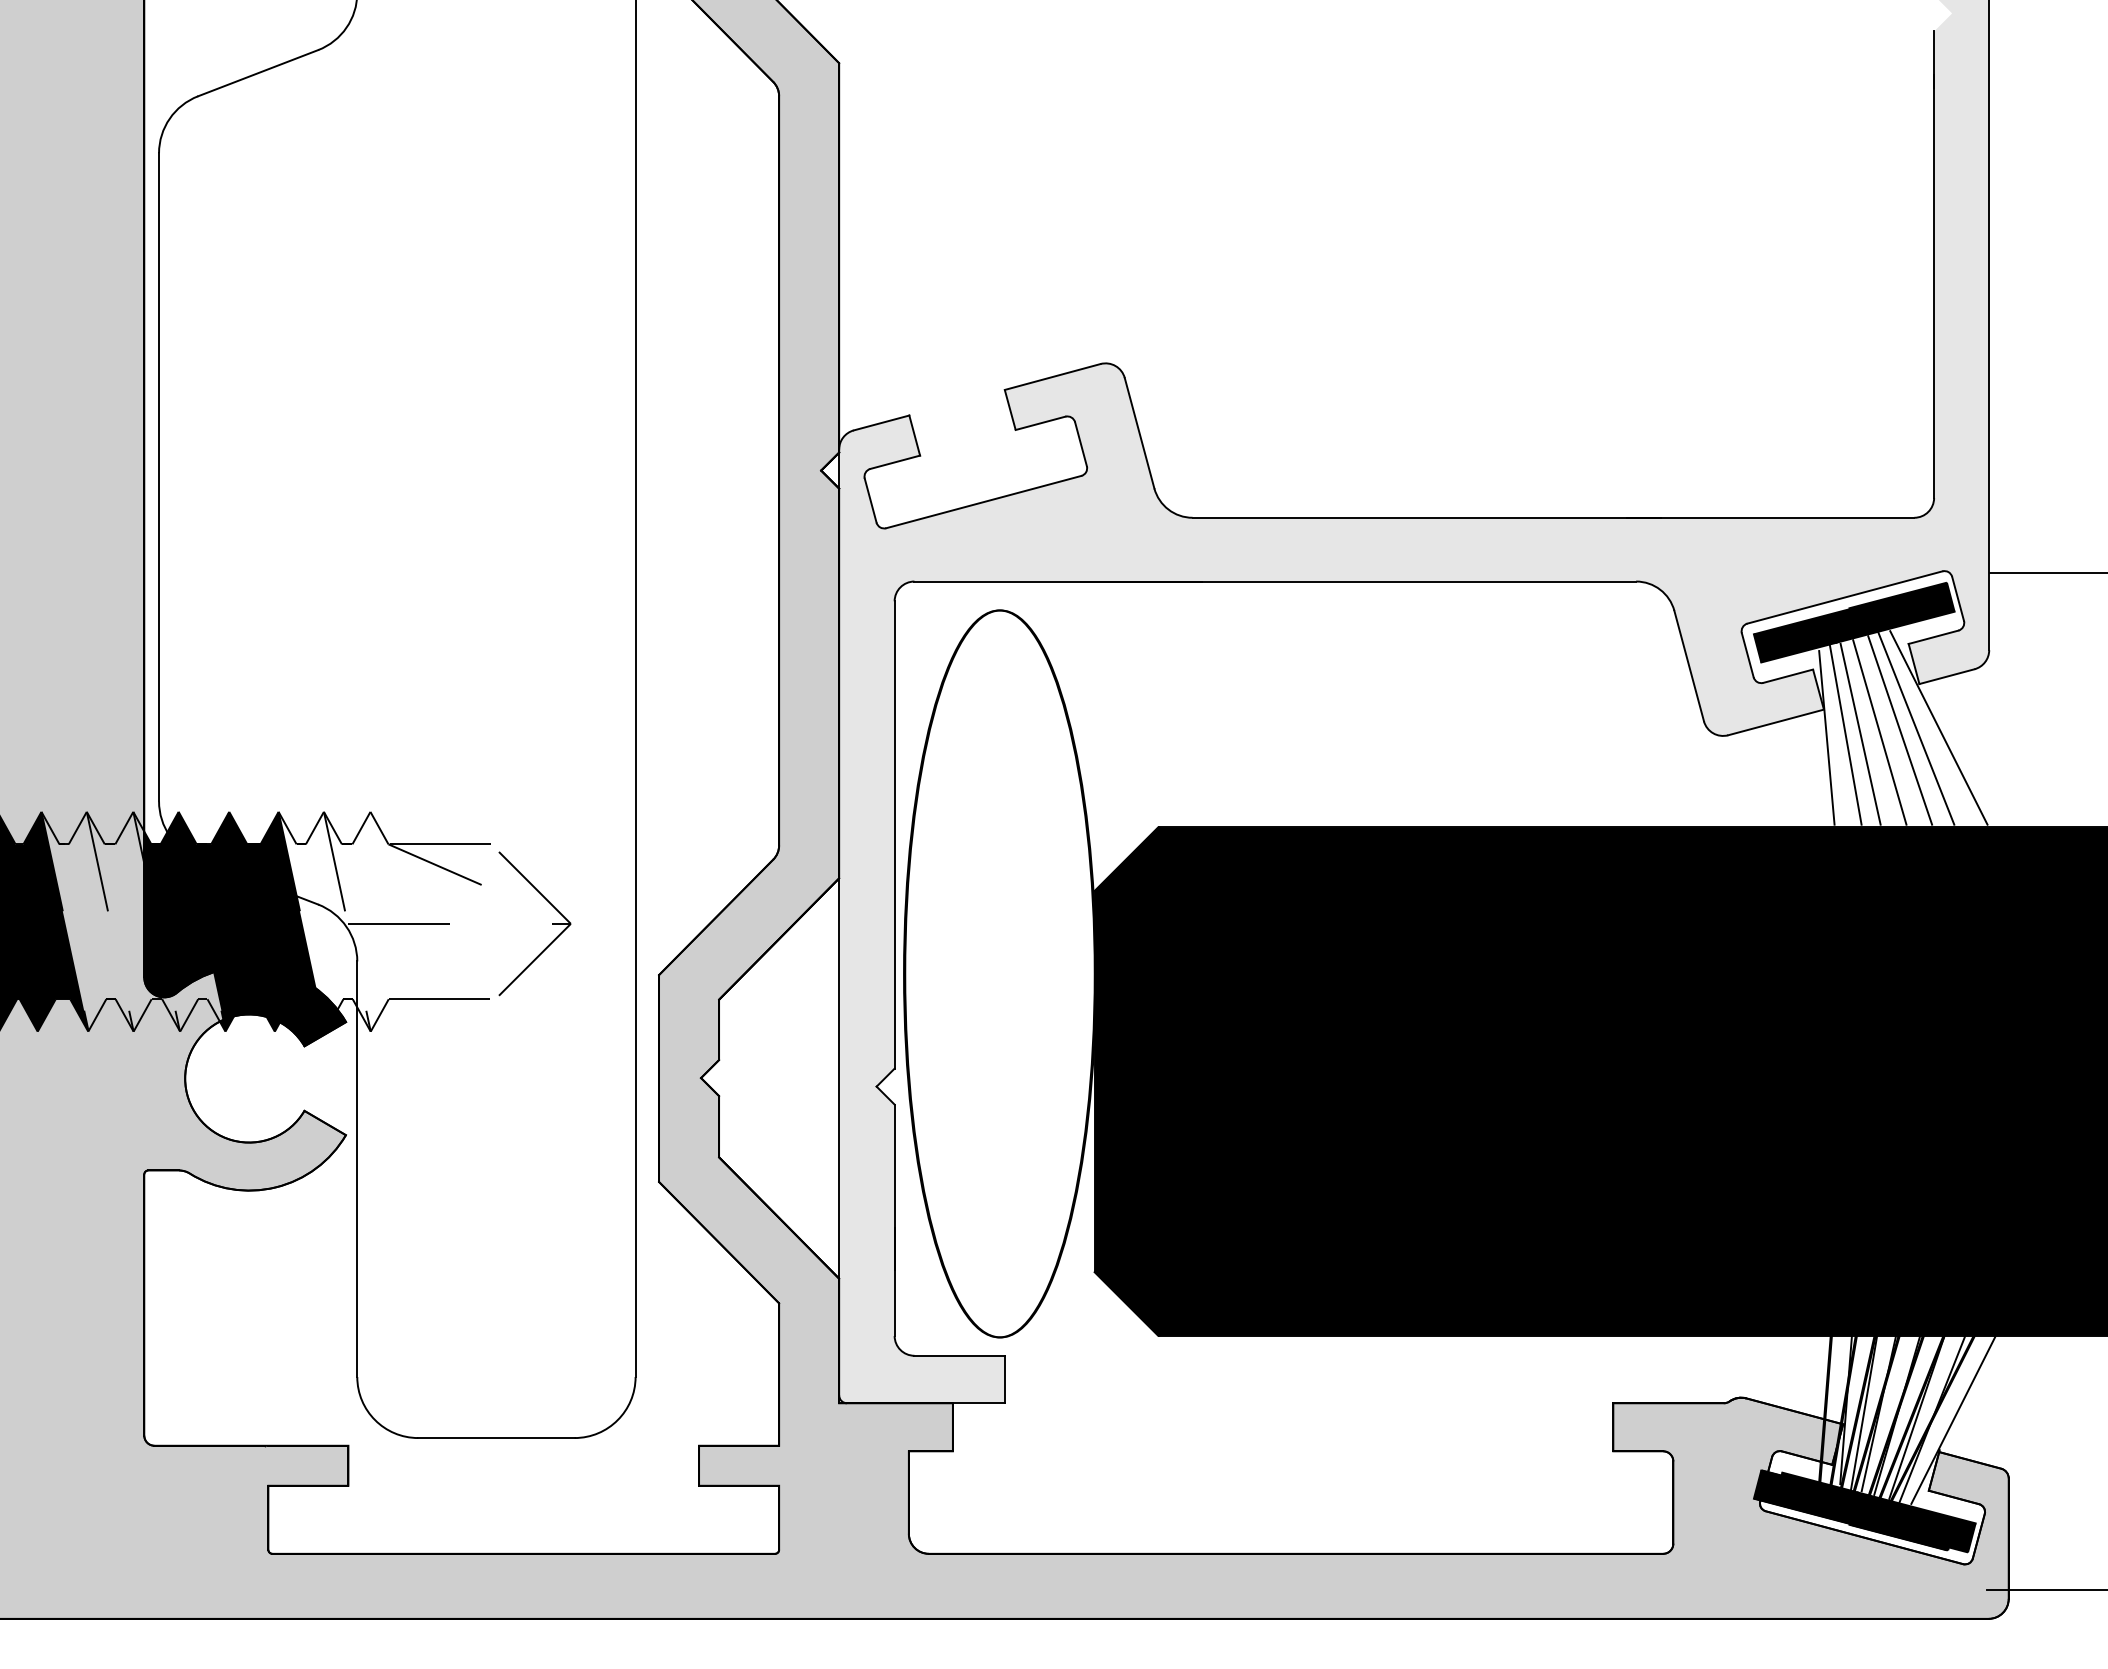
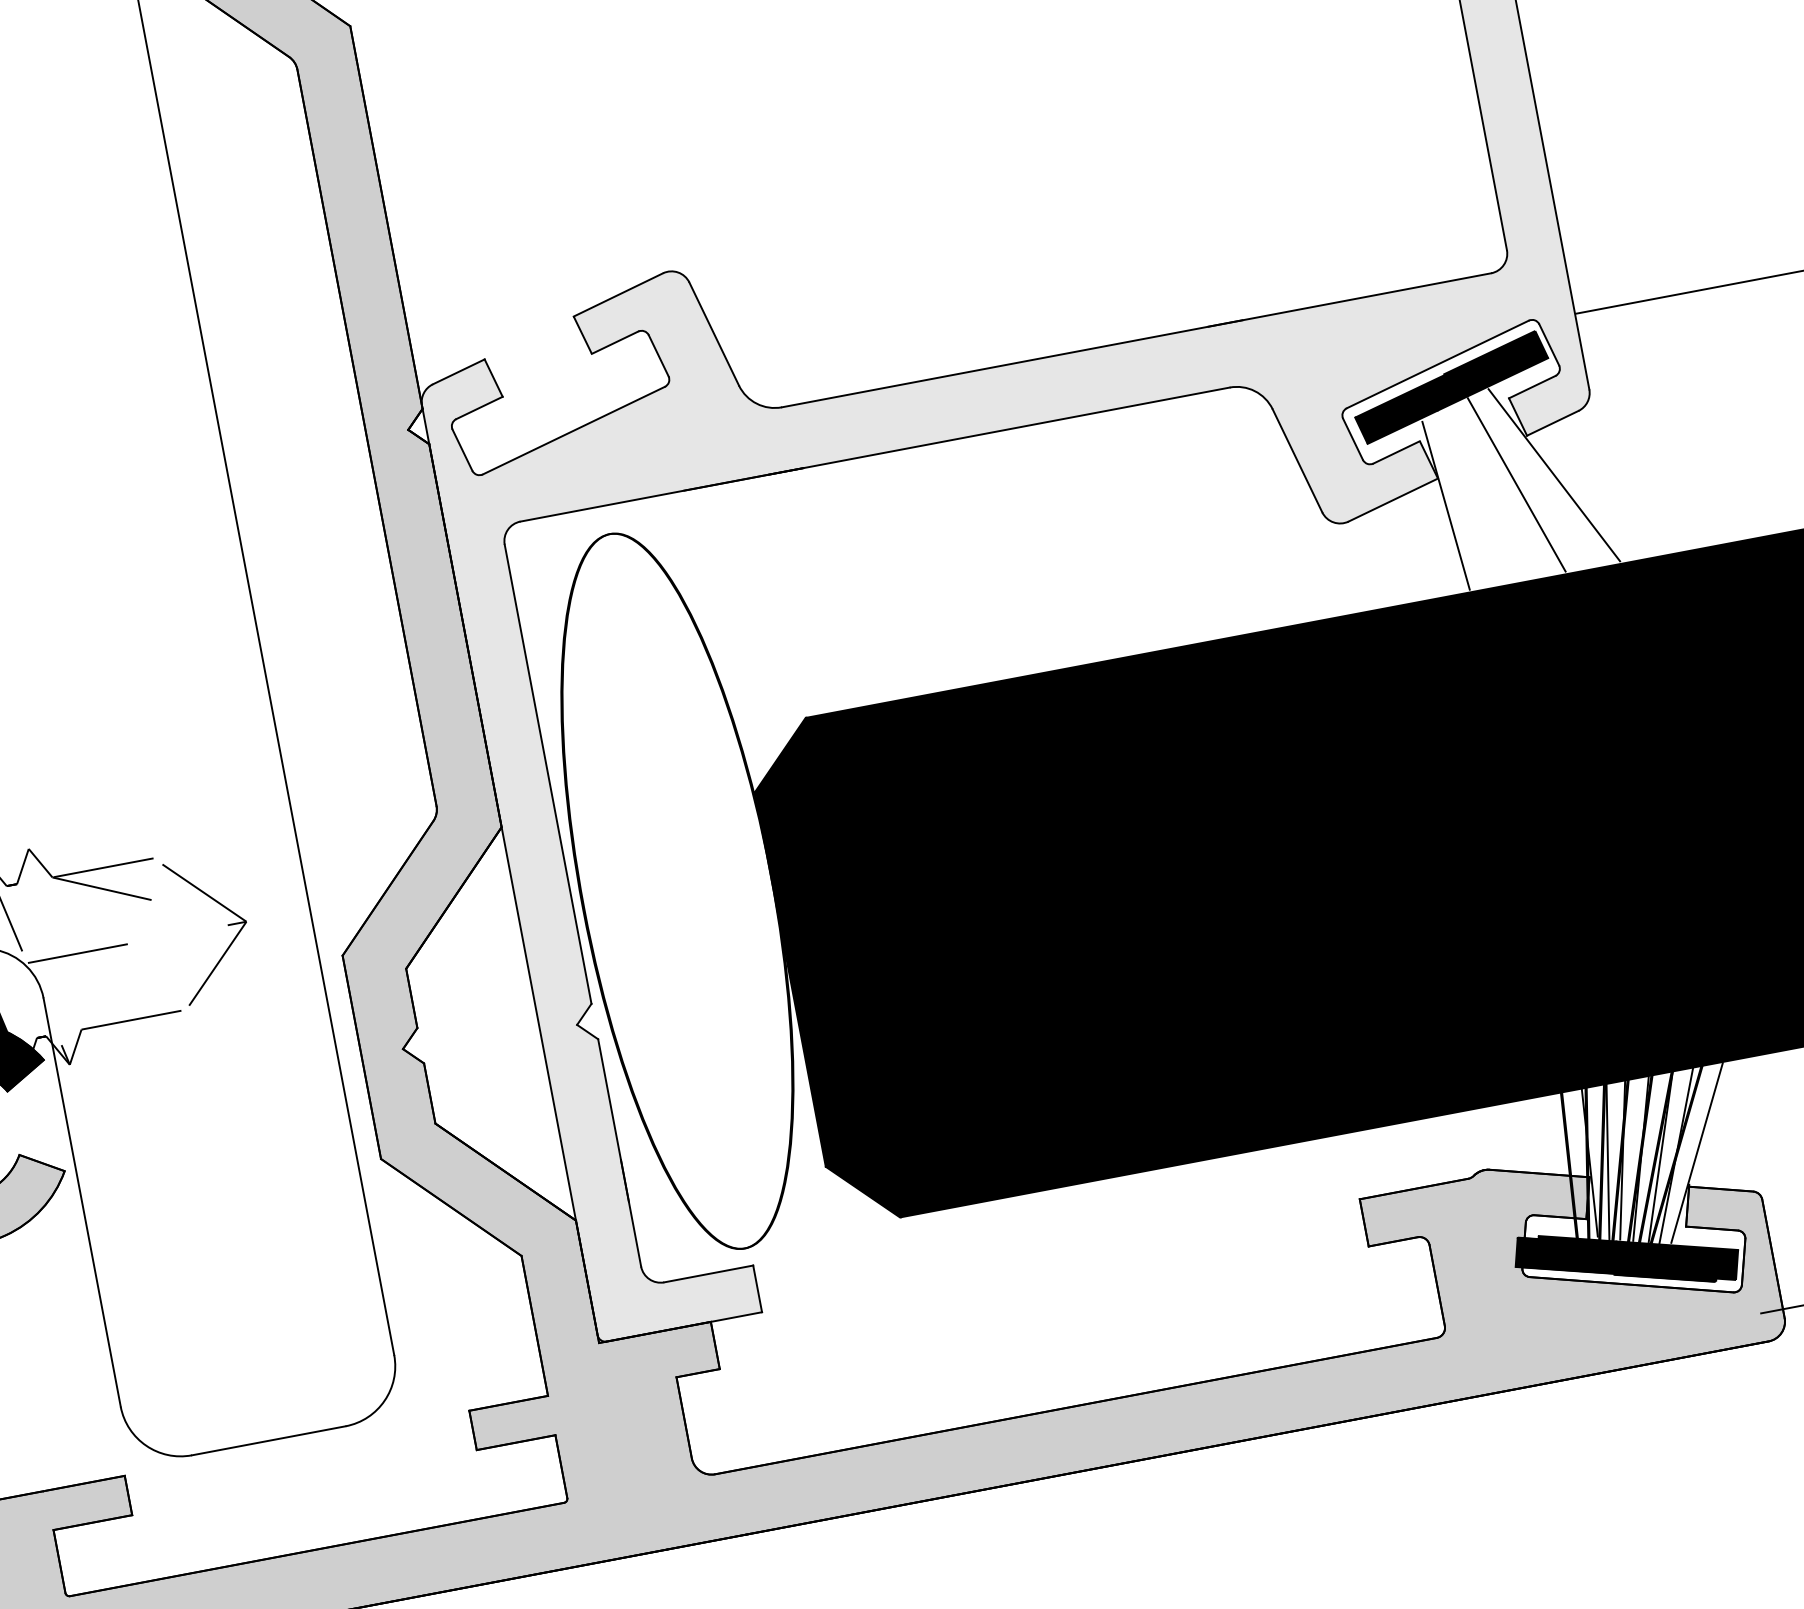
line: (1916, 728) -> (1532, 479), removed
line: (1879, 732) -> (1496, 490), removed
line: (1860, 733) -> (1478, 495), removed
line: (1845, 734) -> (1463, 499), removed

